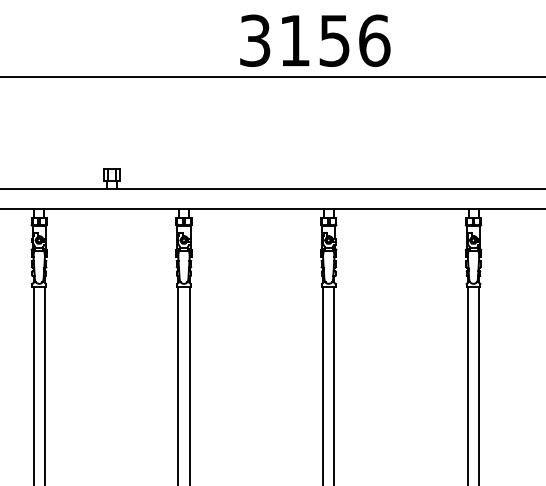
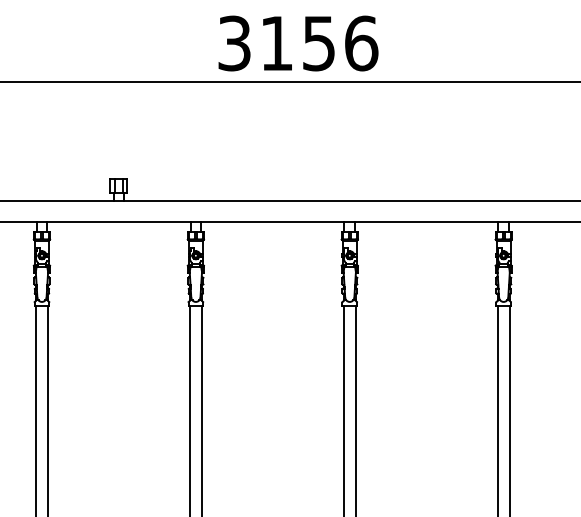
text: (315, 40) -> (298, 43), moved

